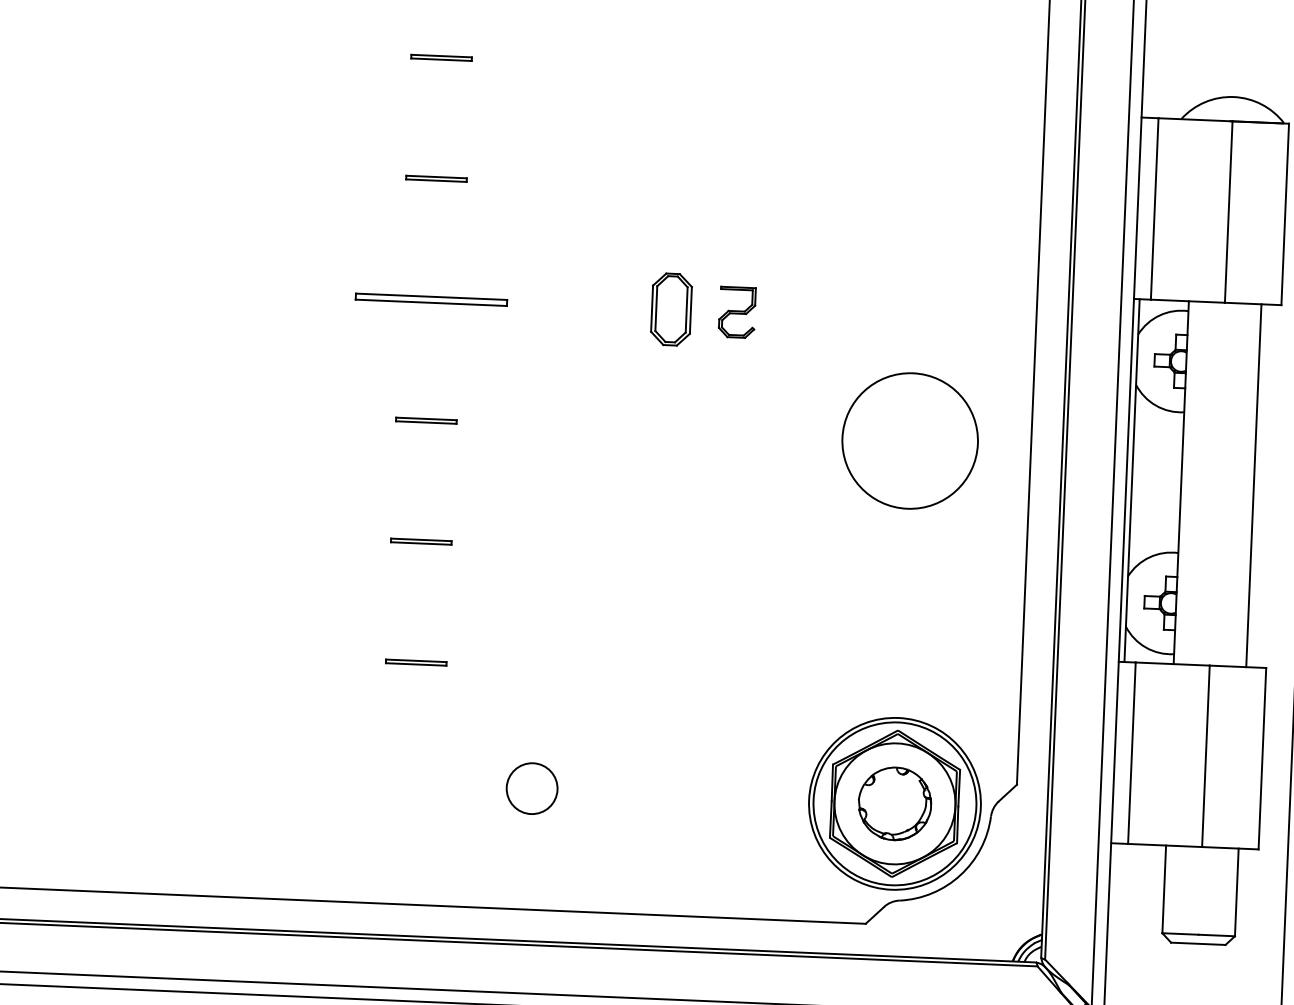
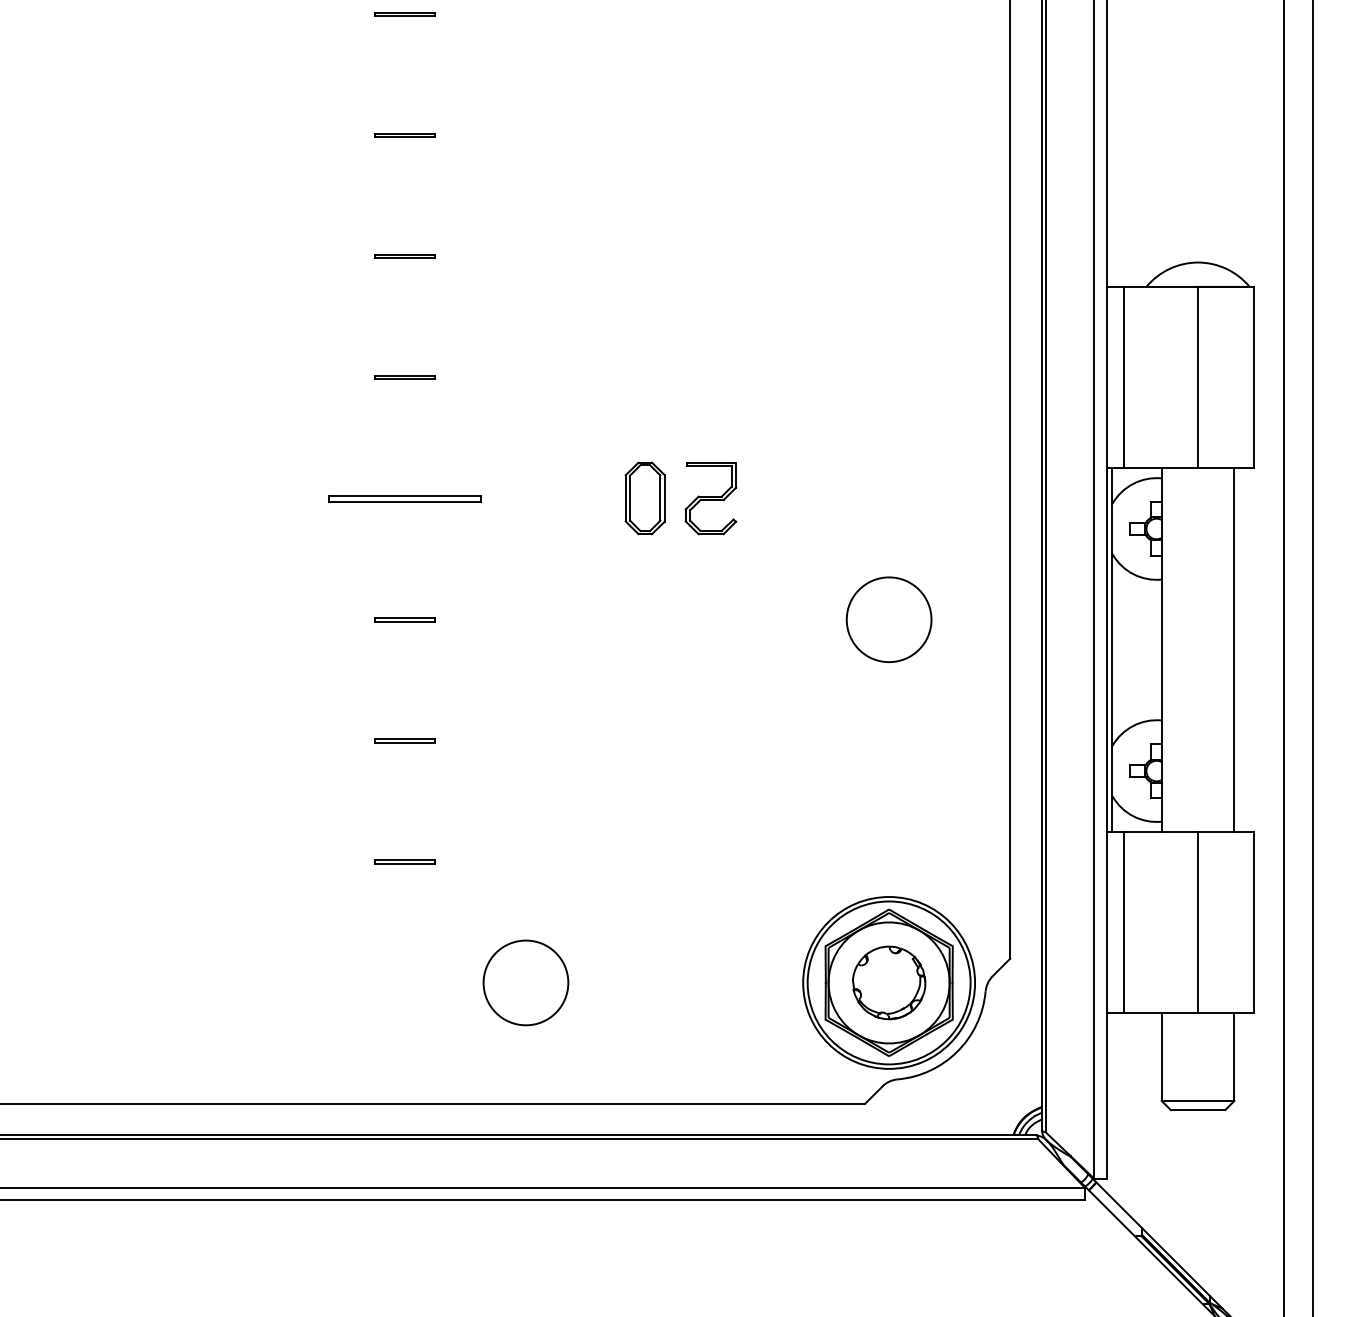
part: (736, 312) -> (710, 498), size x1.43
circle: (909, 440) -> (888, 619), size x0.62
circle: (531, 788) -> (525, 982), size x1.67

